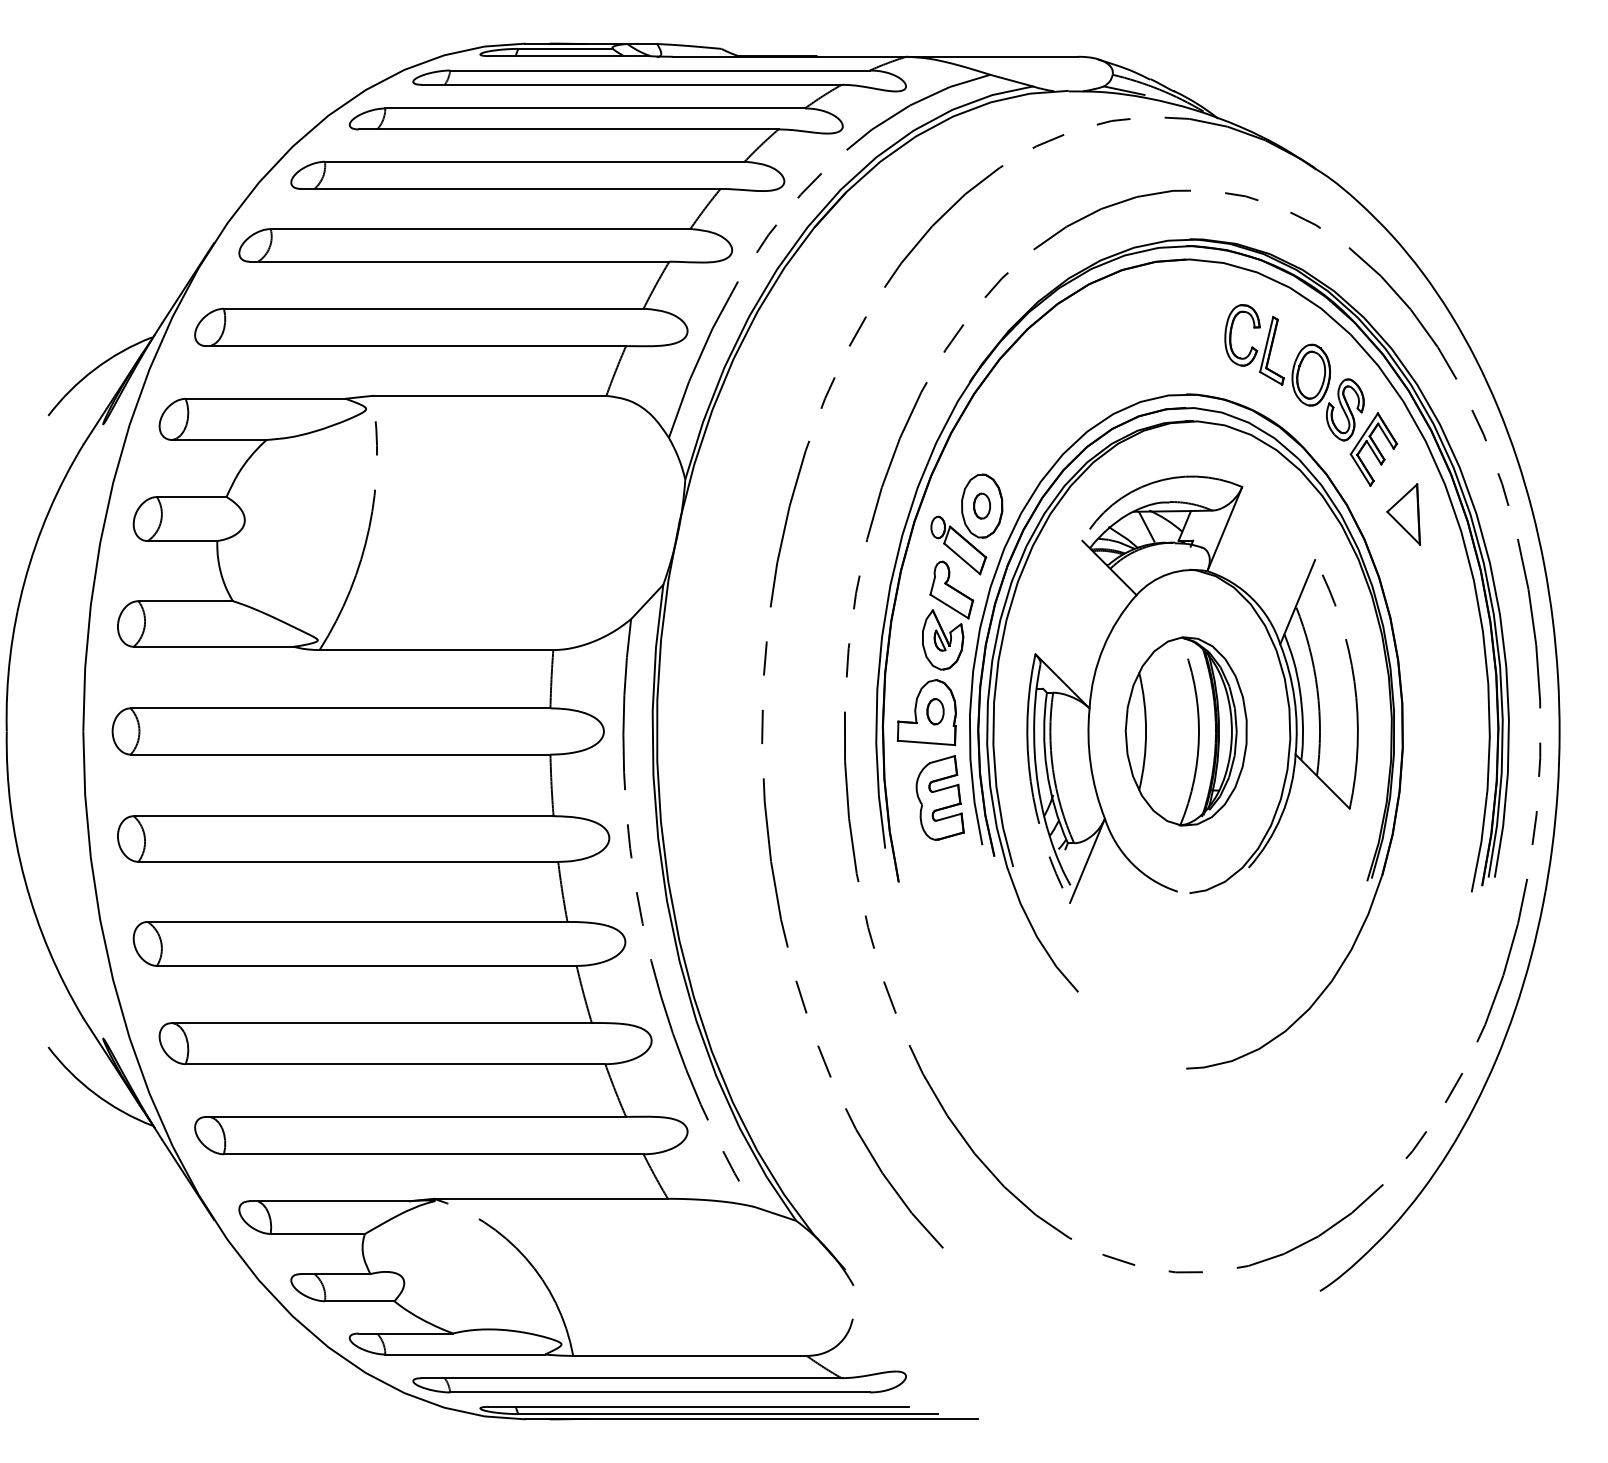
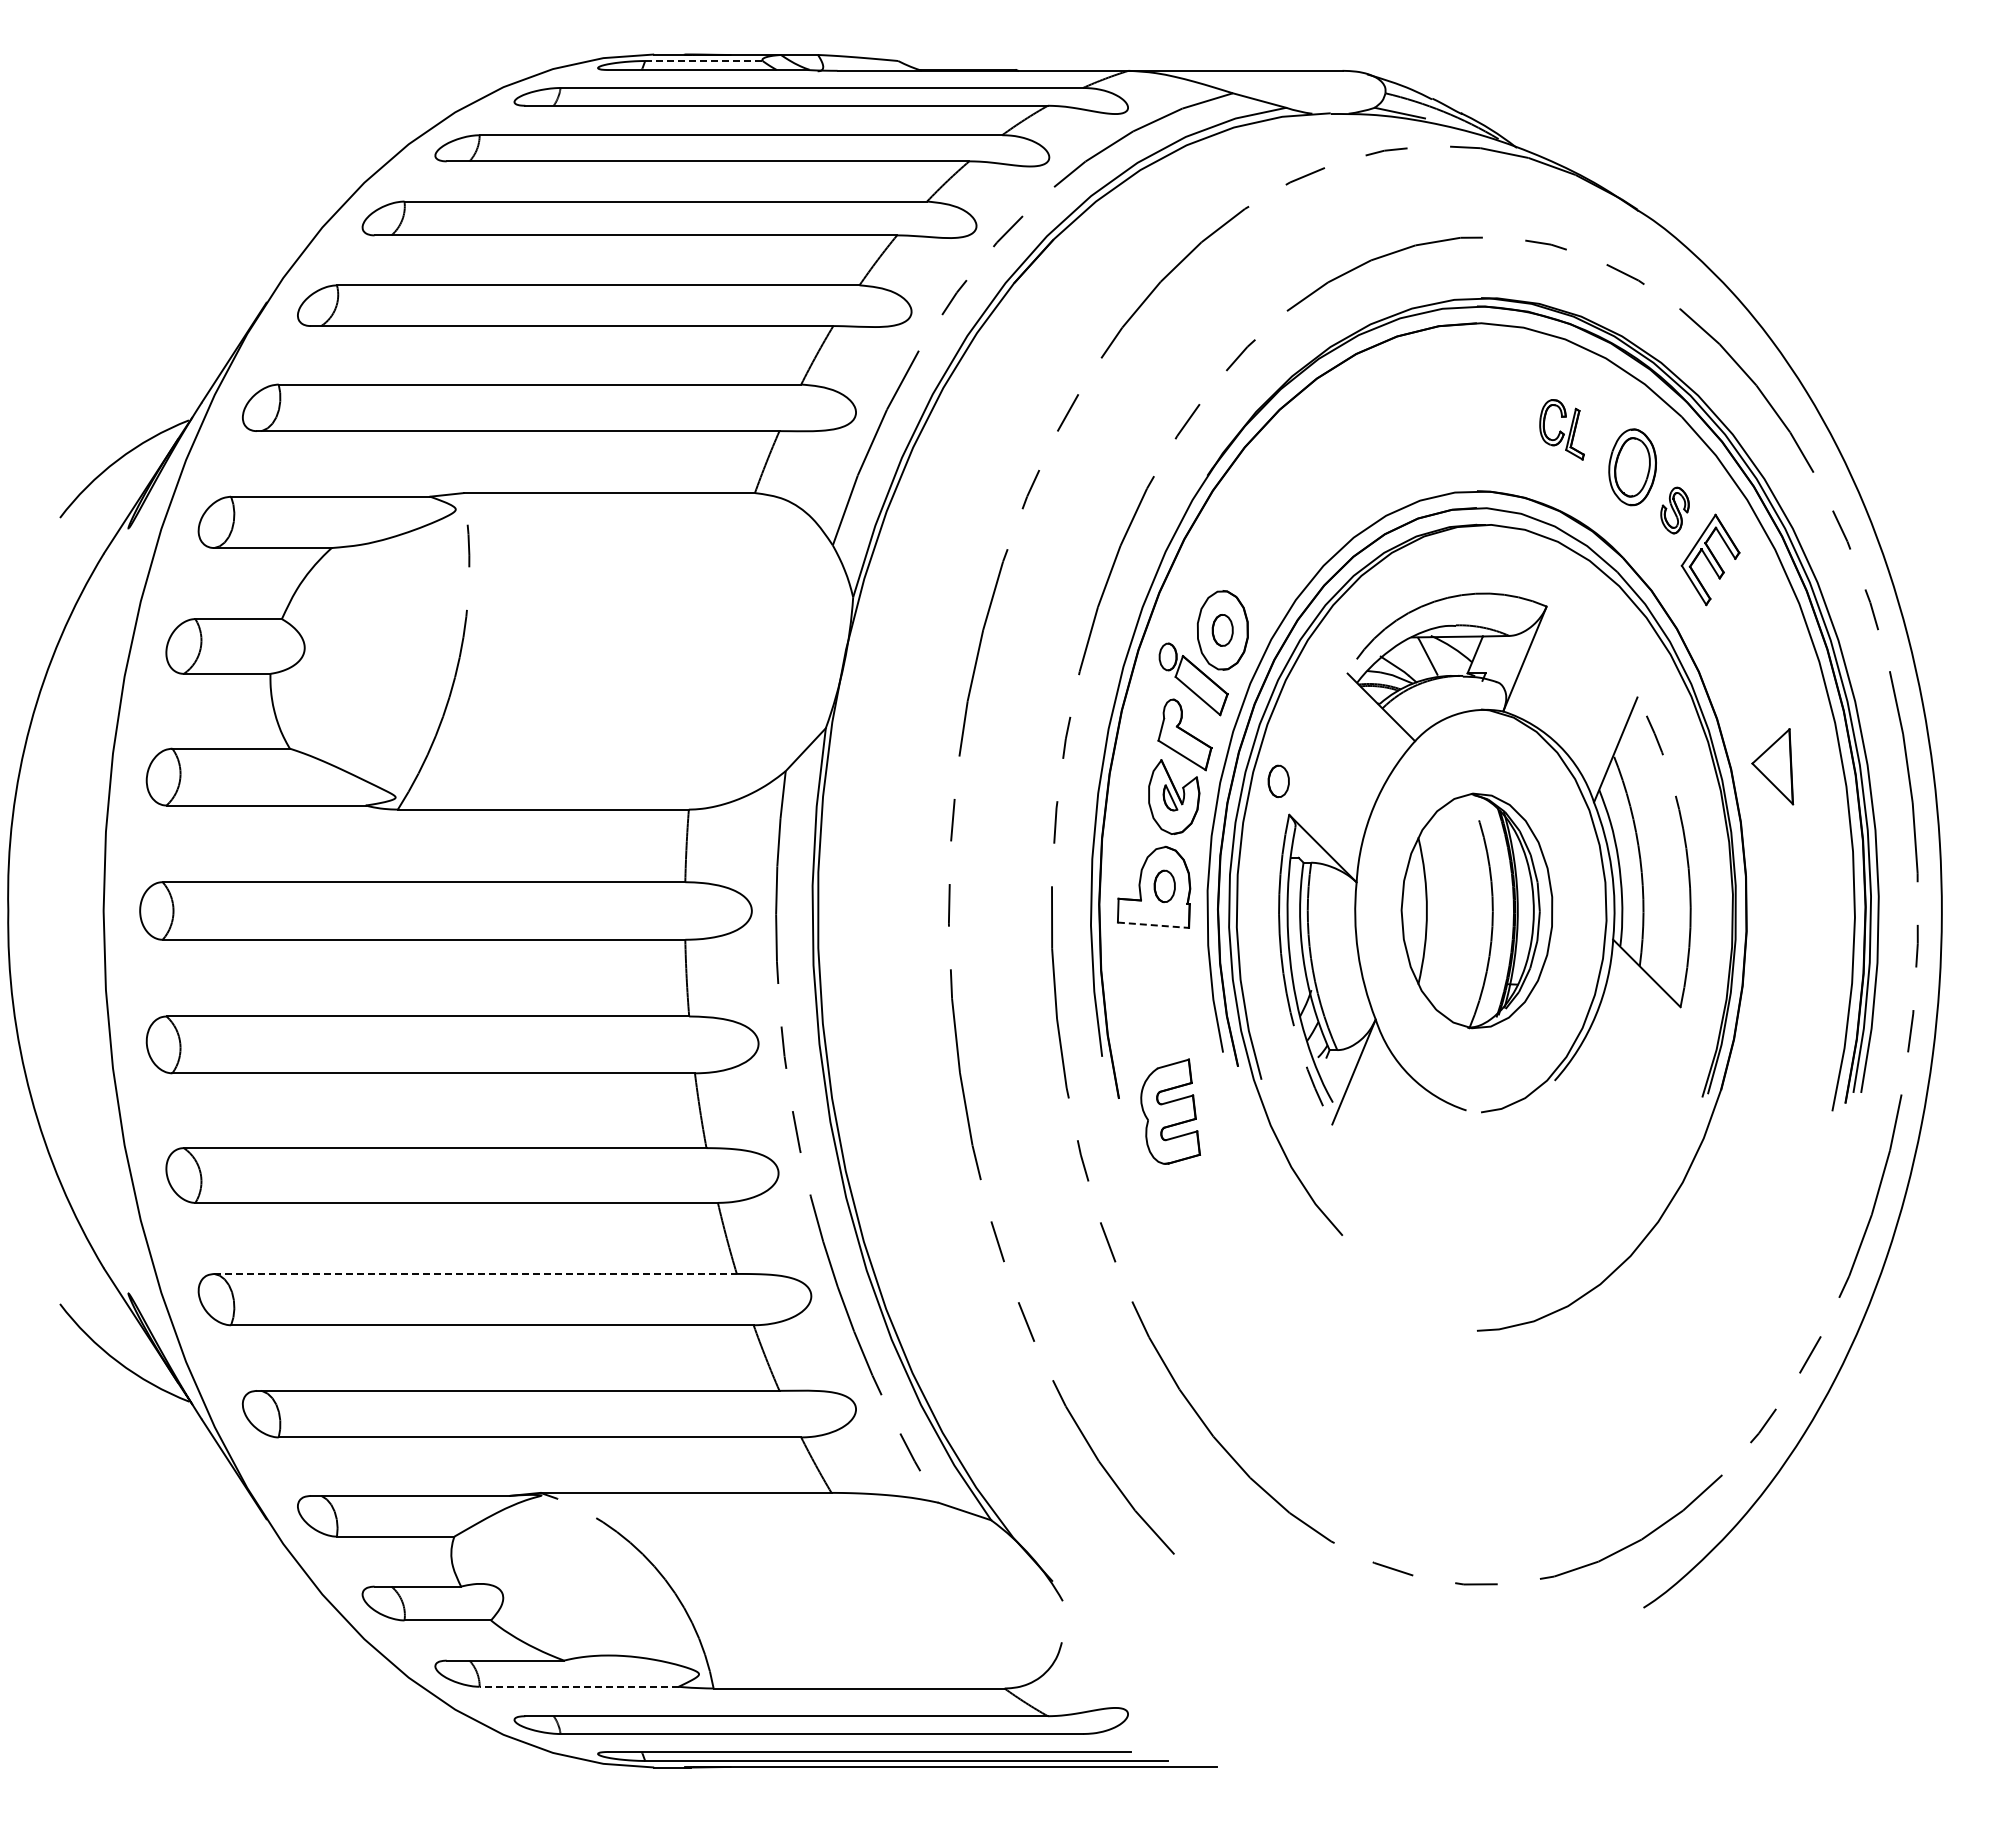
line: (565, 49) -> (703, 61), solid -> dashed
part: (1254, 344) -> (1561, 429), size x0.6
part: (1344, 409) -> (1674, 510), size x0.6
part: (1403, 514) -> (1772, 766), moved
part: (1026, 626) -> (1278, 780), added
line: (926, 743) -> (1153, 925), solid -> dashed
part: (940, 797) -> (1170, 1111), moved
line: (382, 1022) -> (476, 1273), solid -> dashed
line: (465, 1354) -> (579, 1686), solid -> dashed

